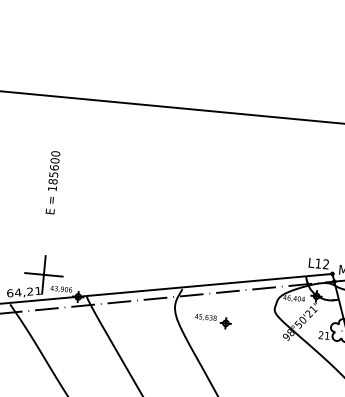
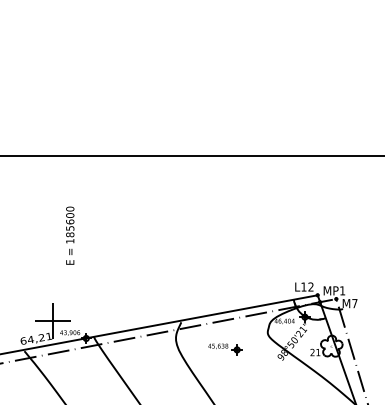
text: (53, 182) -> (70, 235), moved
part: (213, 321) -> (225, 349), moved

